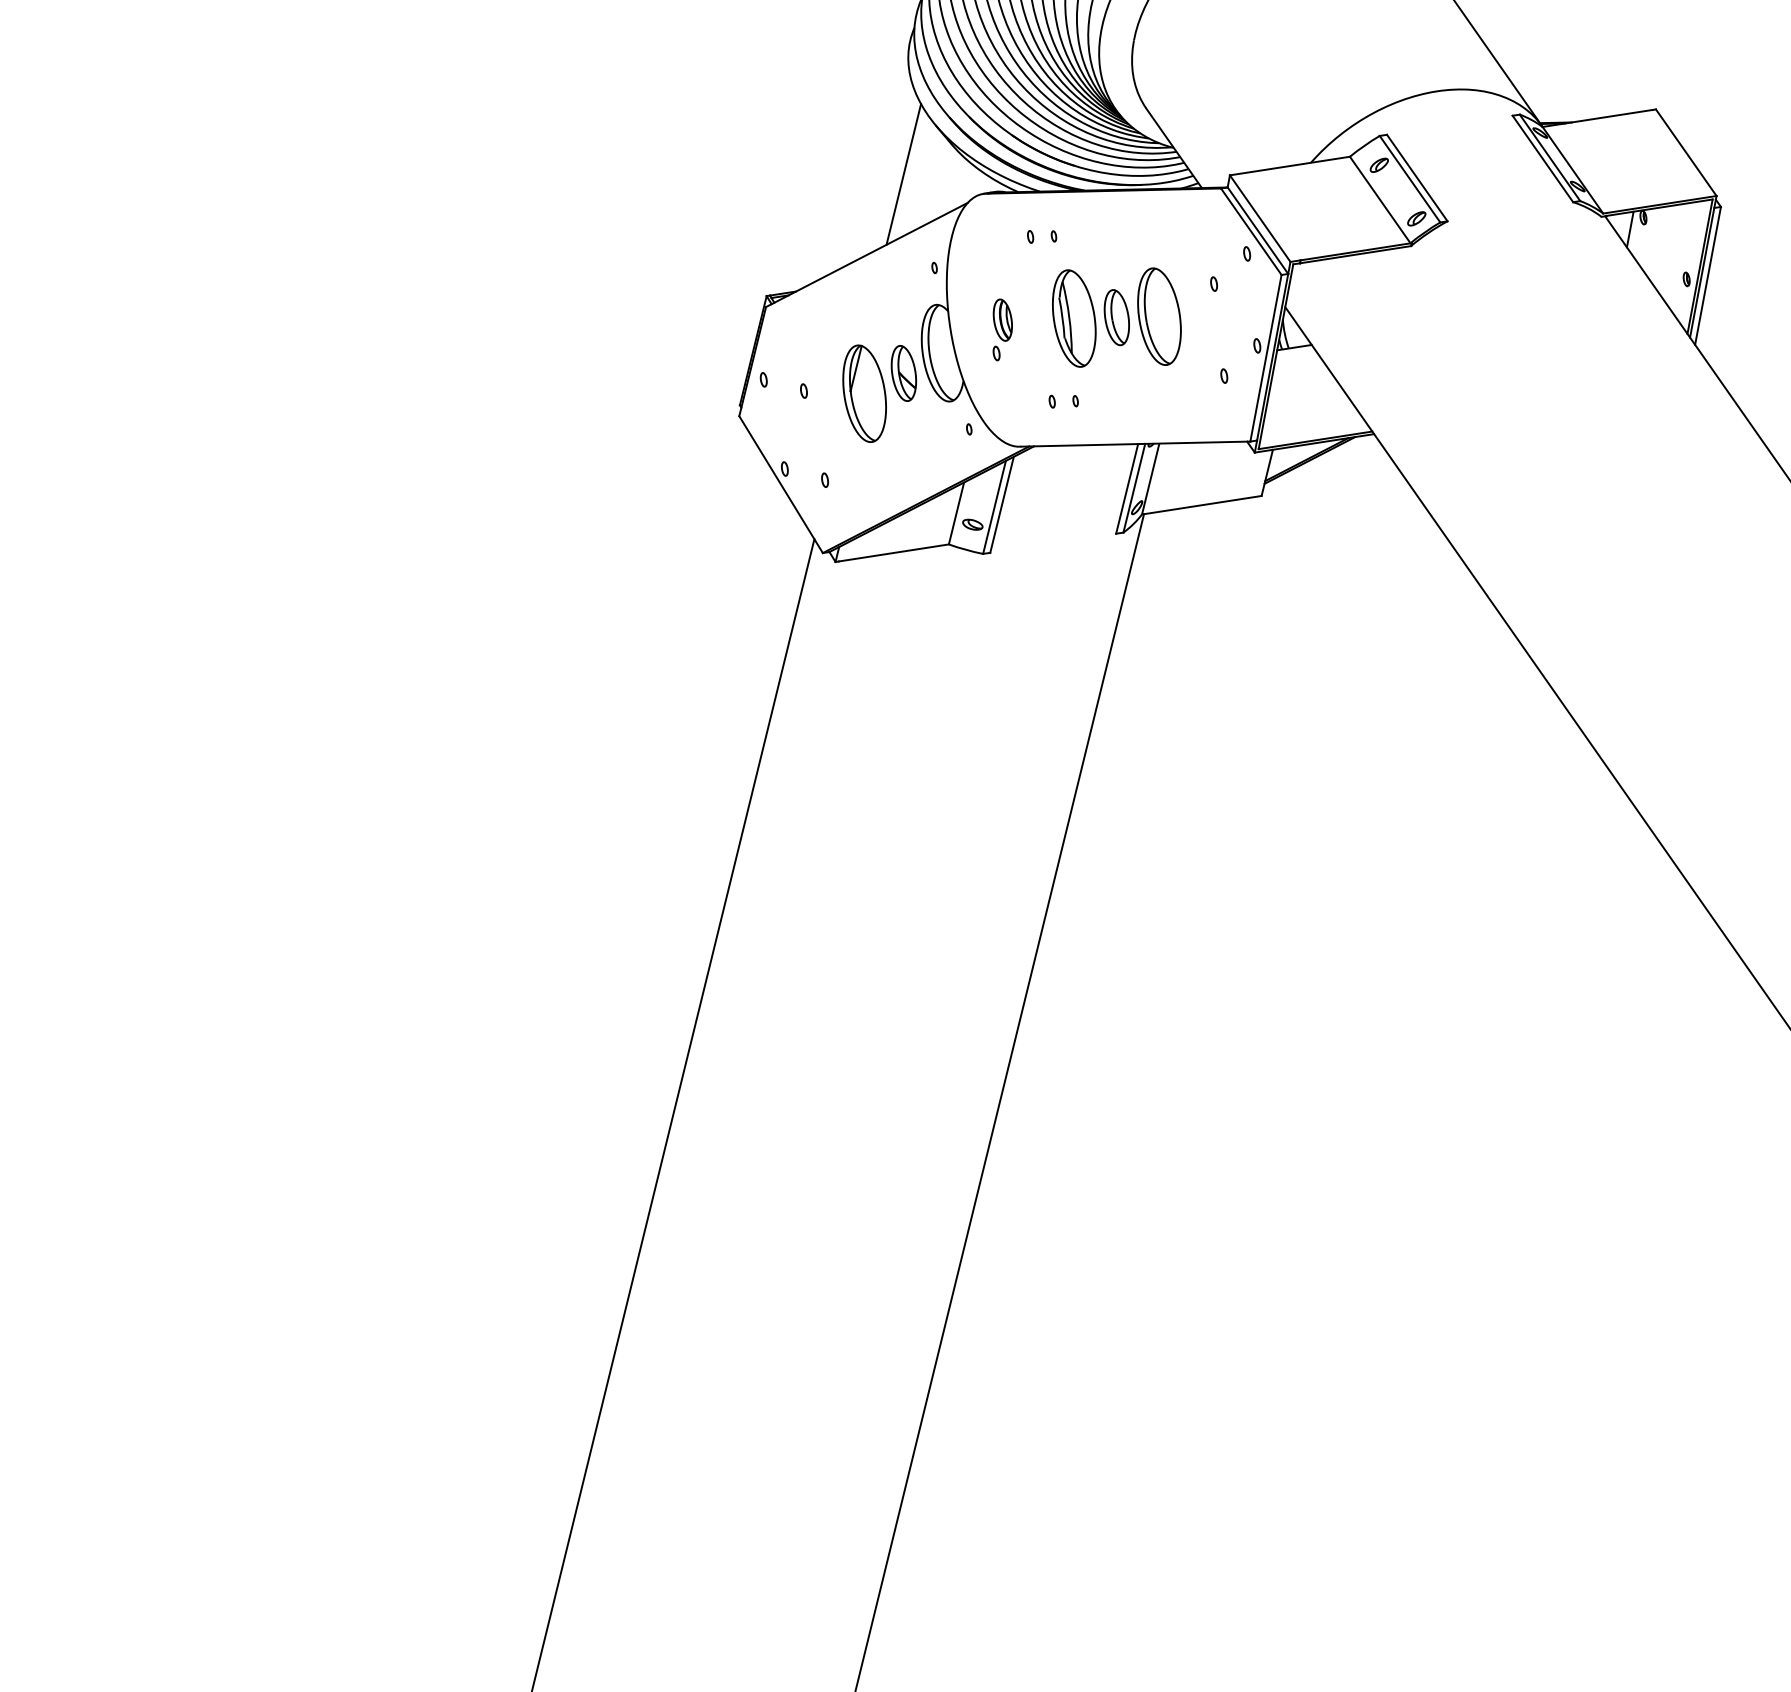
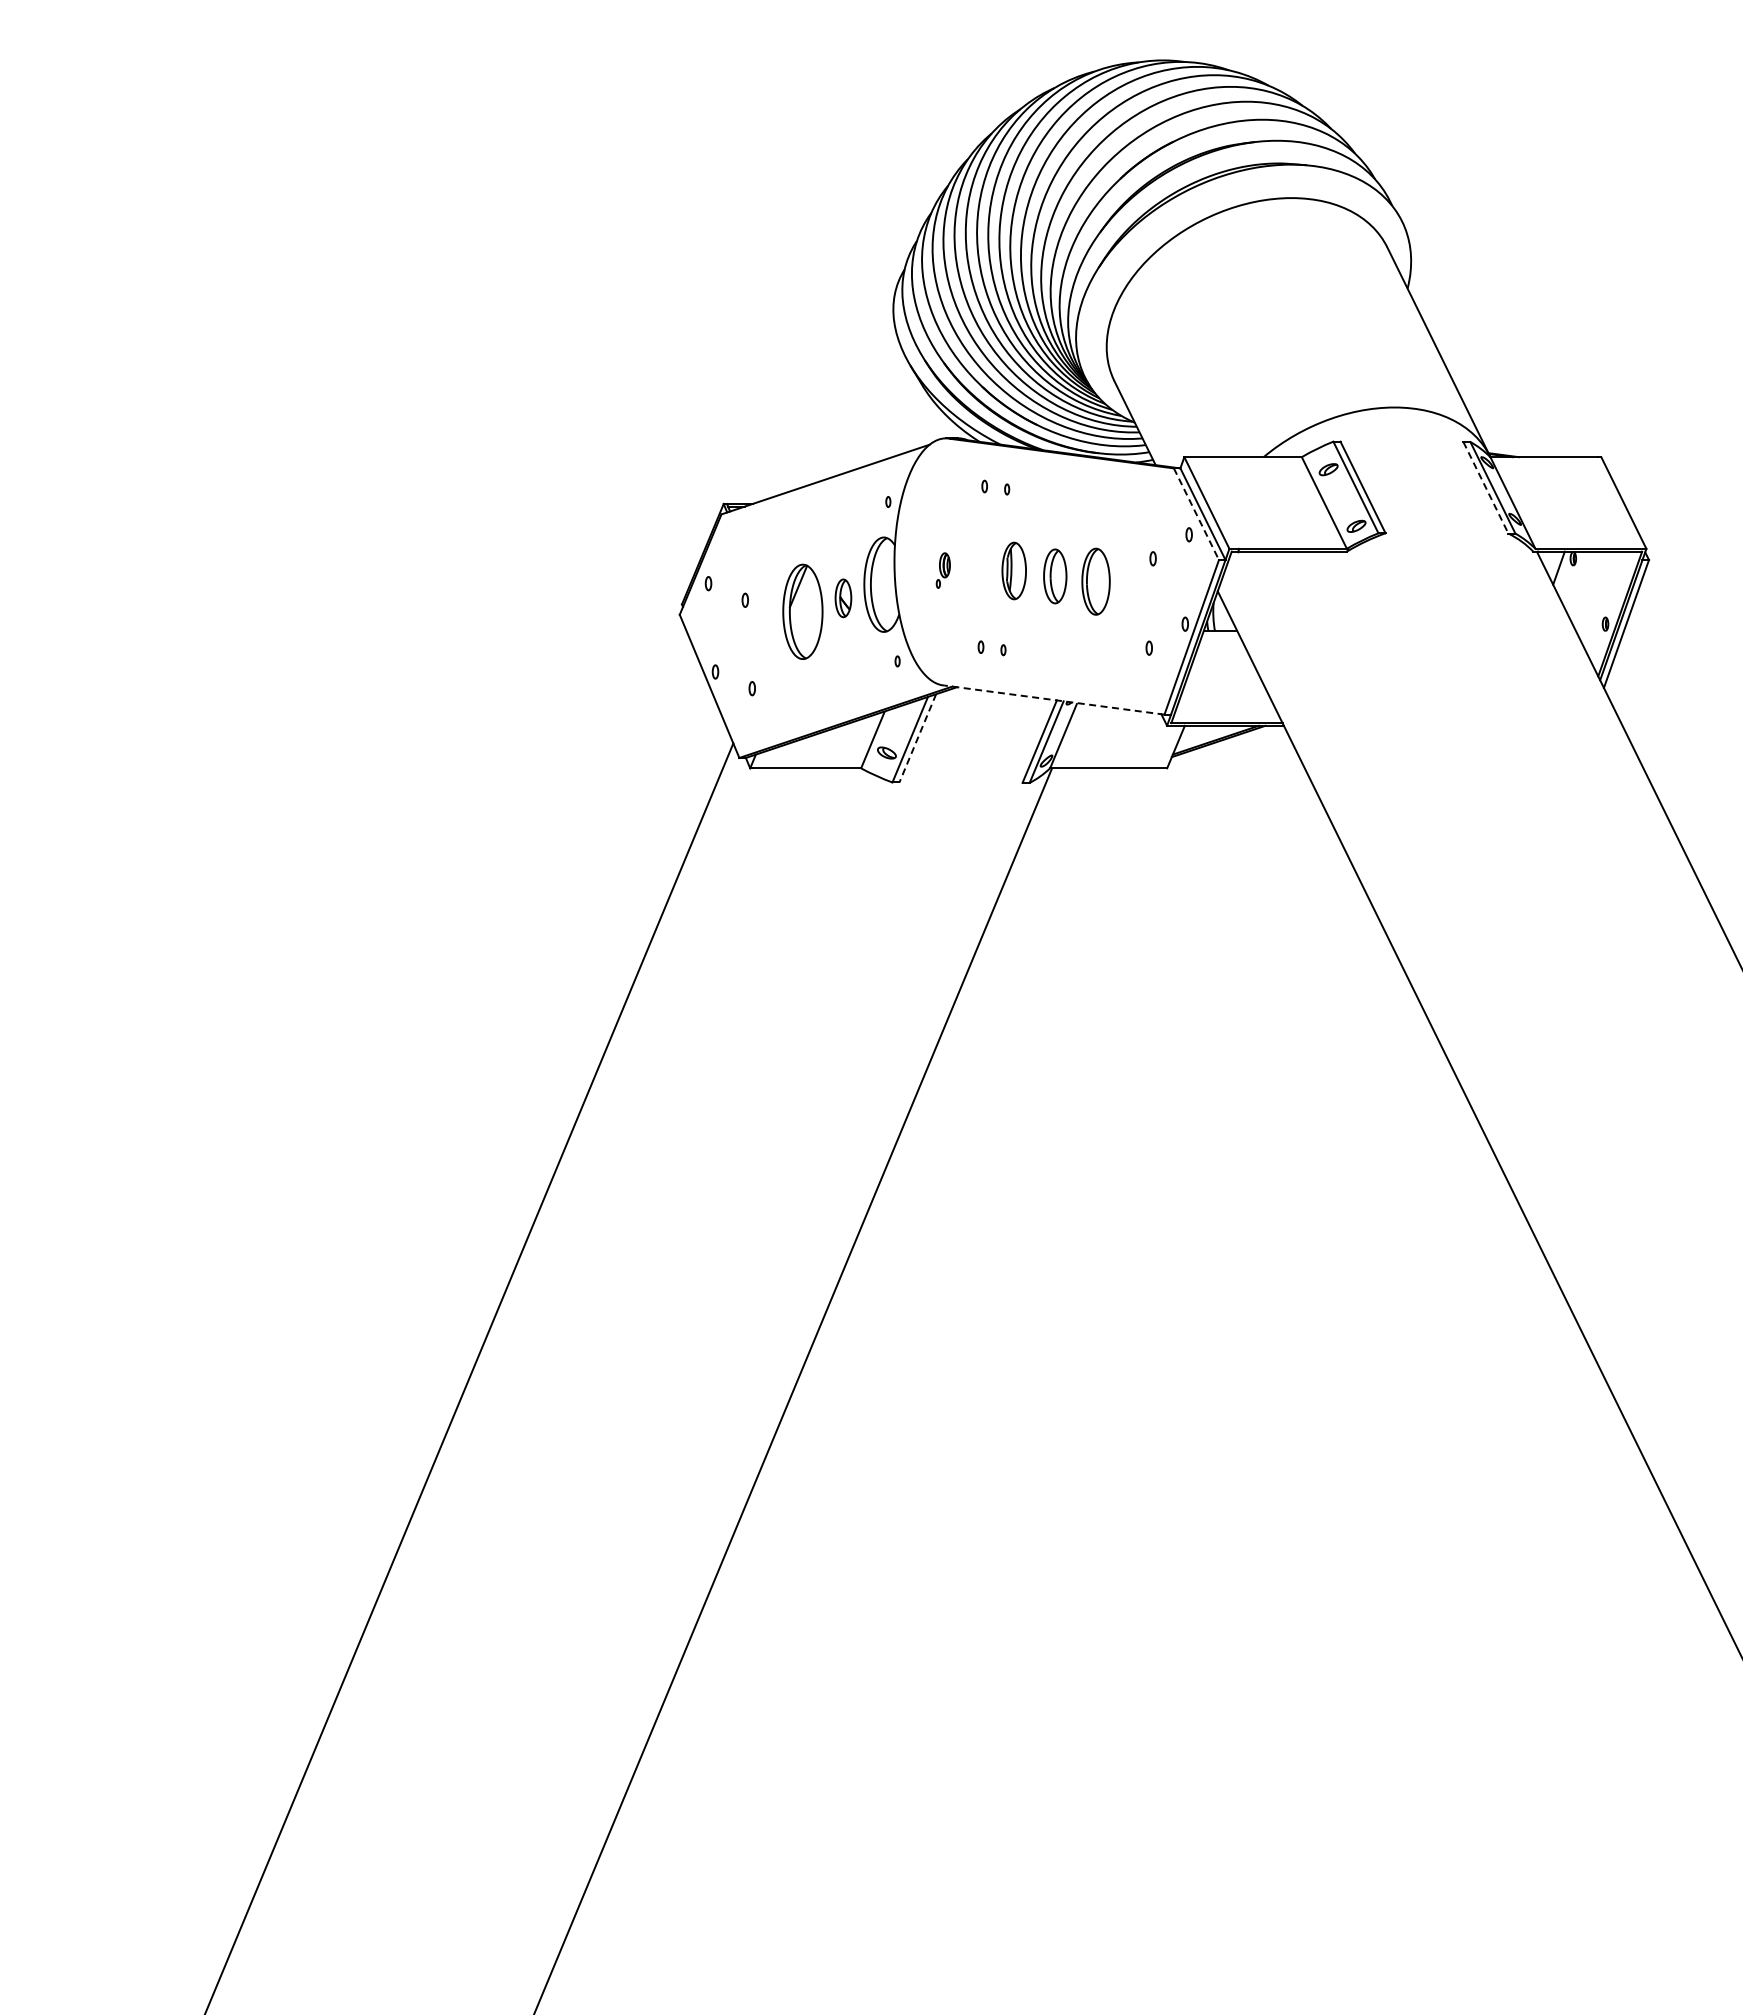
line: (1543, 159) -> (1486, 488), solid -> dashed
line: (903, 173) -> (872, 407), removed
line: (1251, 232) -> (1196, 514), solid -> dashed
part: (1158, 316) -> (1095, 581), size x0.7
part: (1073, 318) -> (1013, 570), size x0.6
part: (1001, 329) -> (943, 570), size x0.6
part: (904, 373) -> (843, 598), size x0.7
line: (1135, 444) -> (1054, 700), solid -> dashed
line: (1001, 505) -> (917, 738), solid -> dashed

